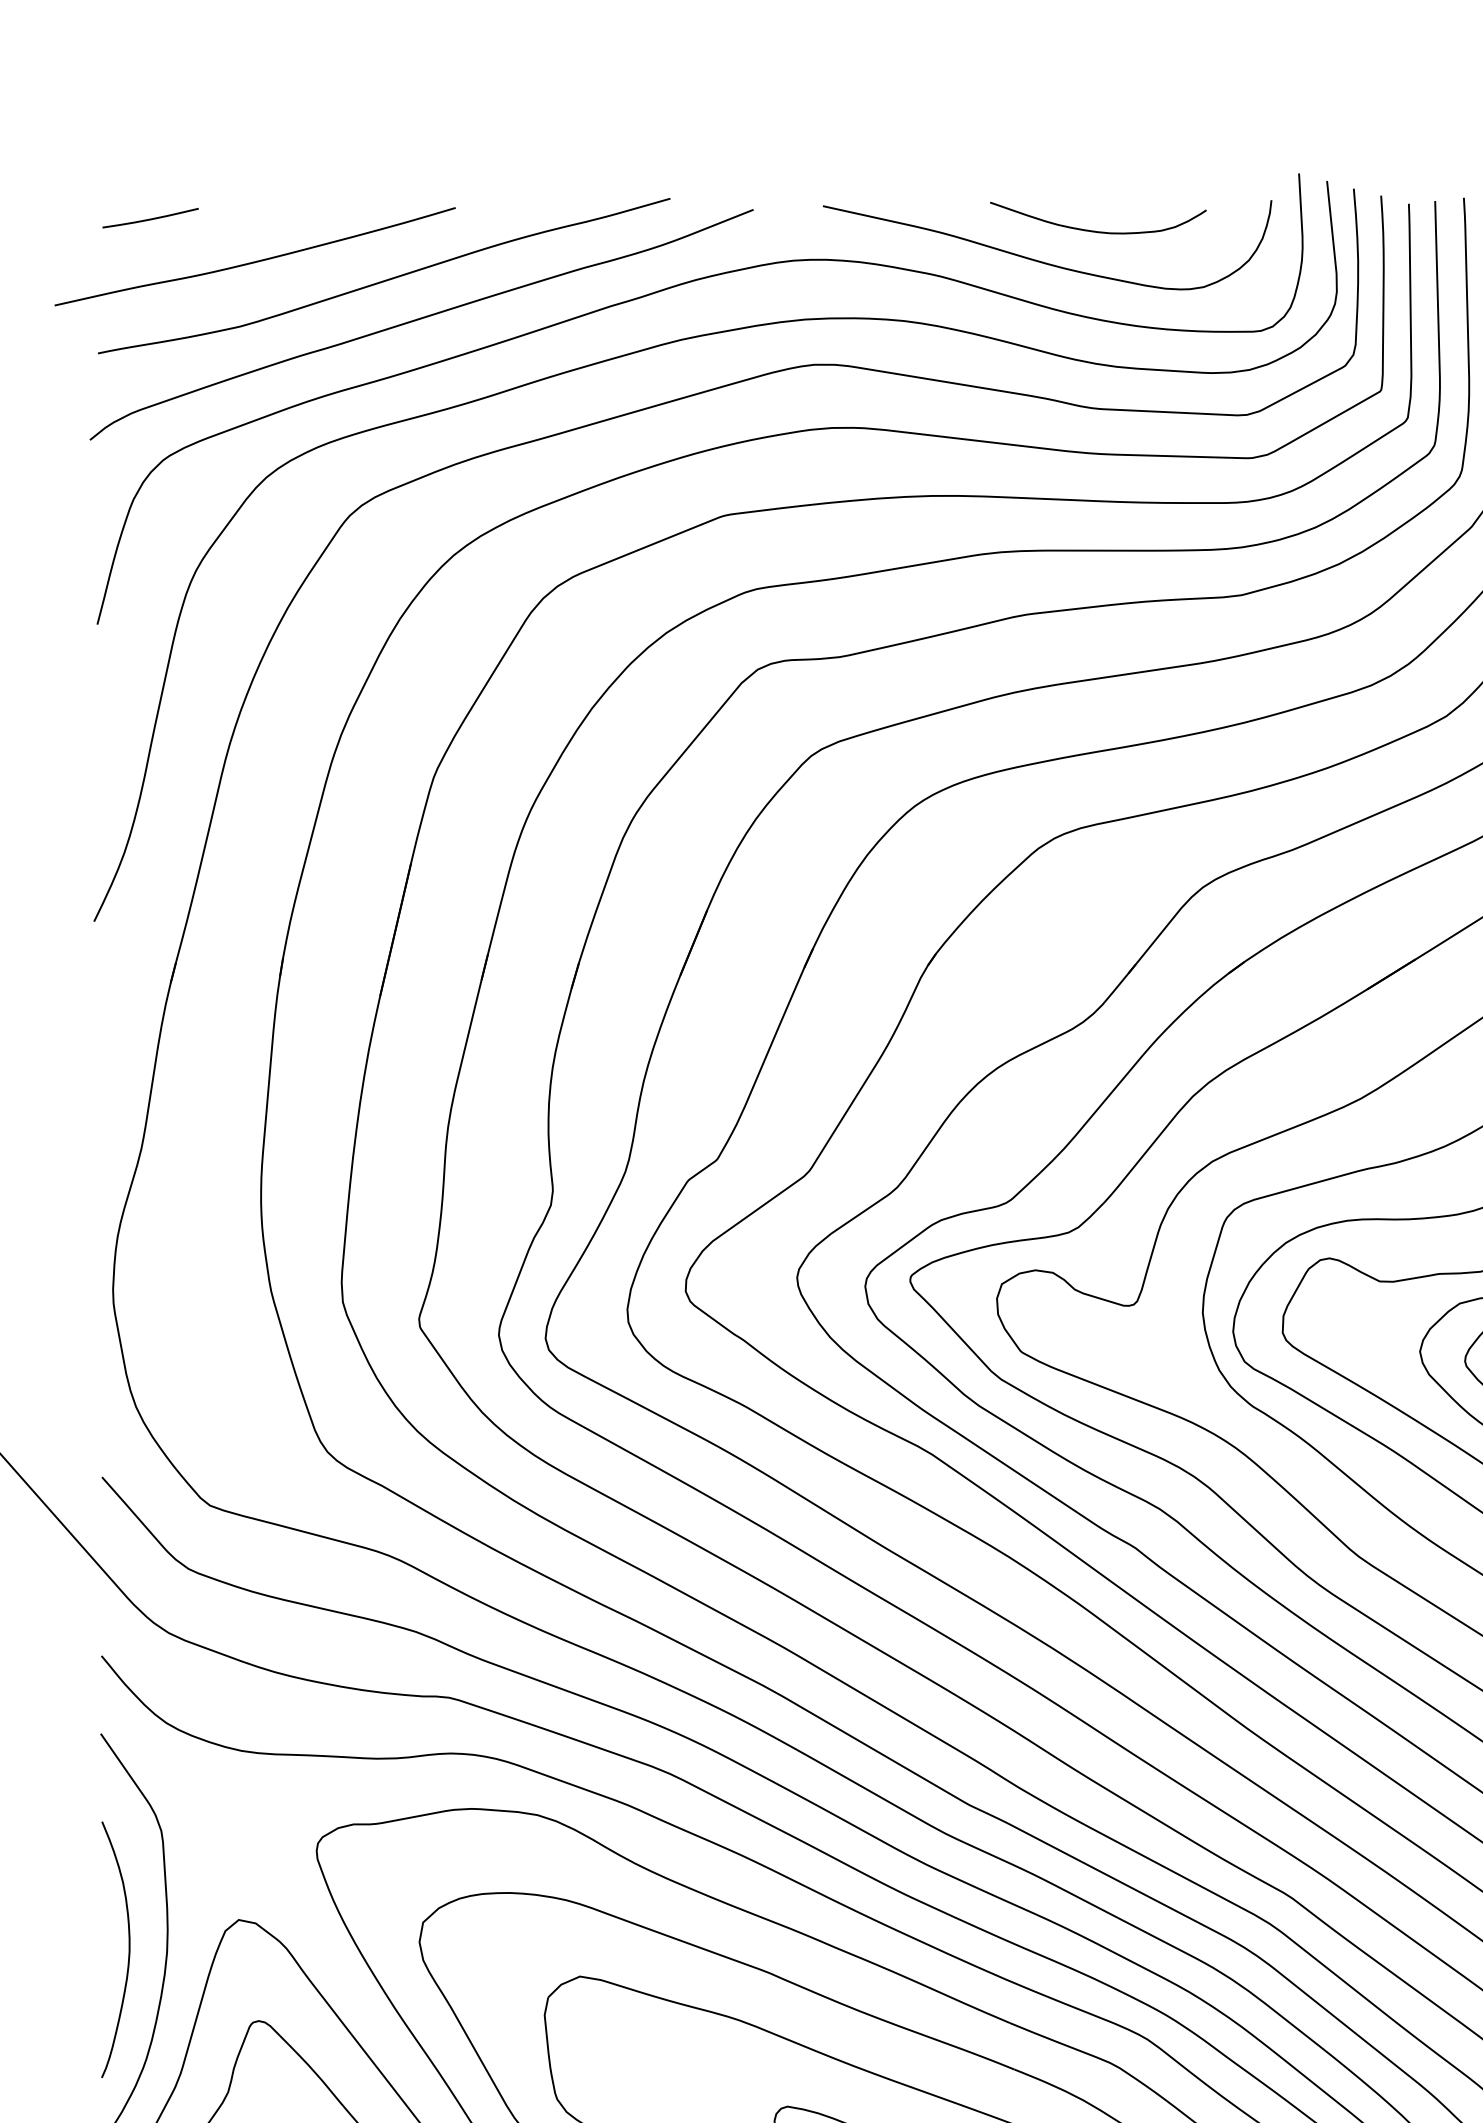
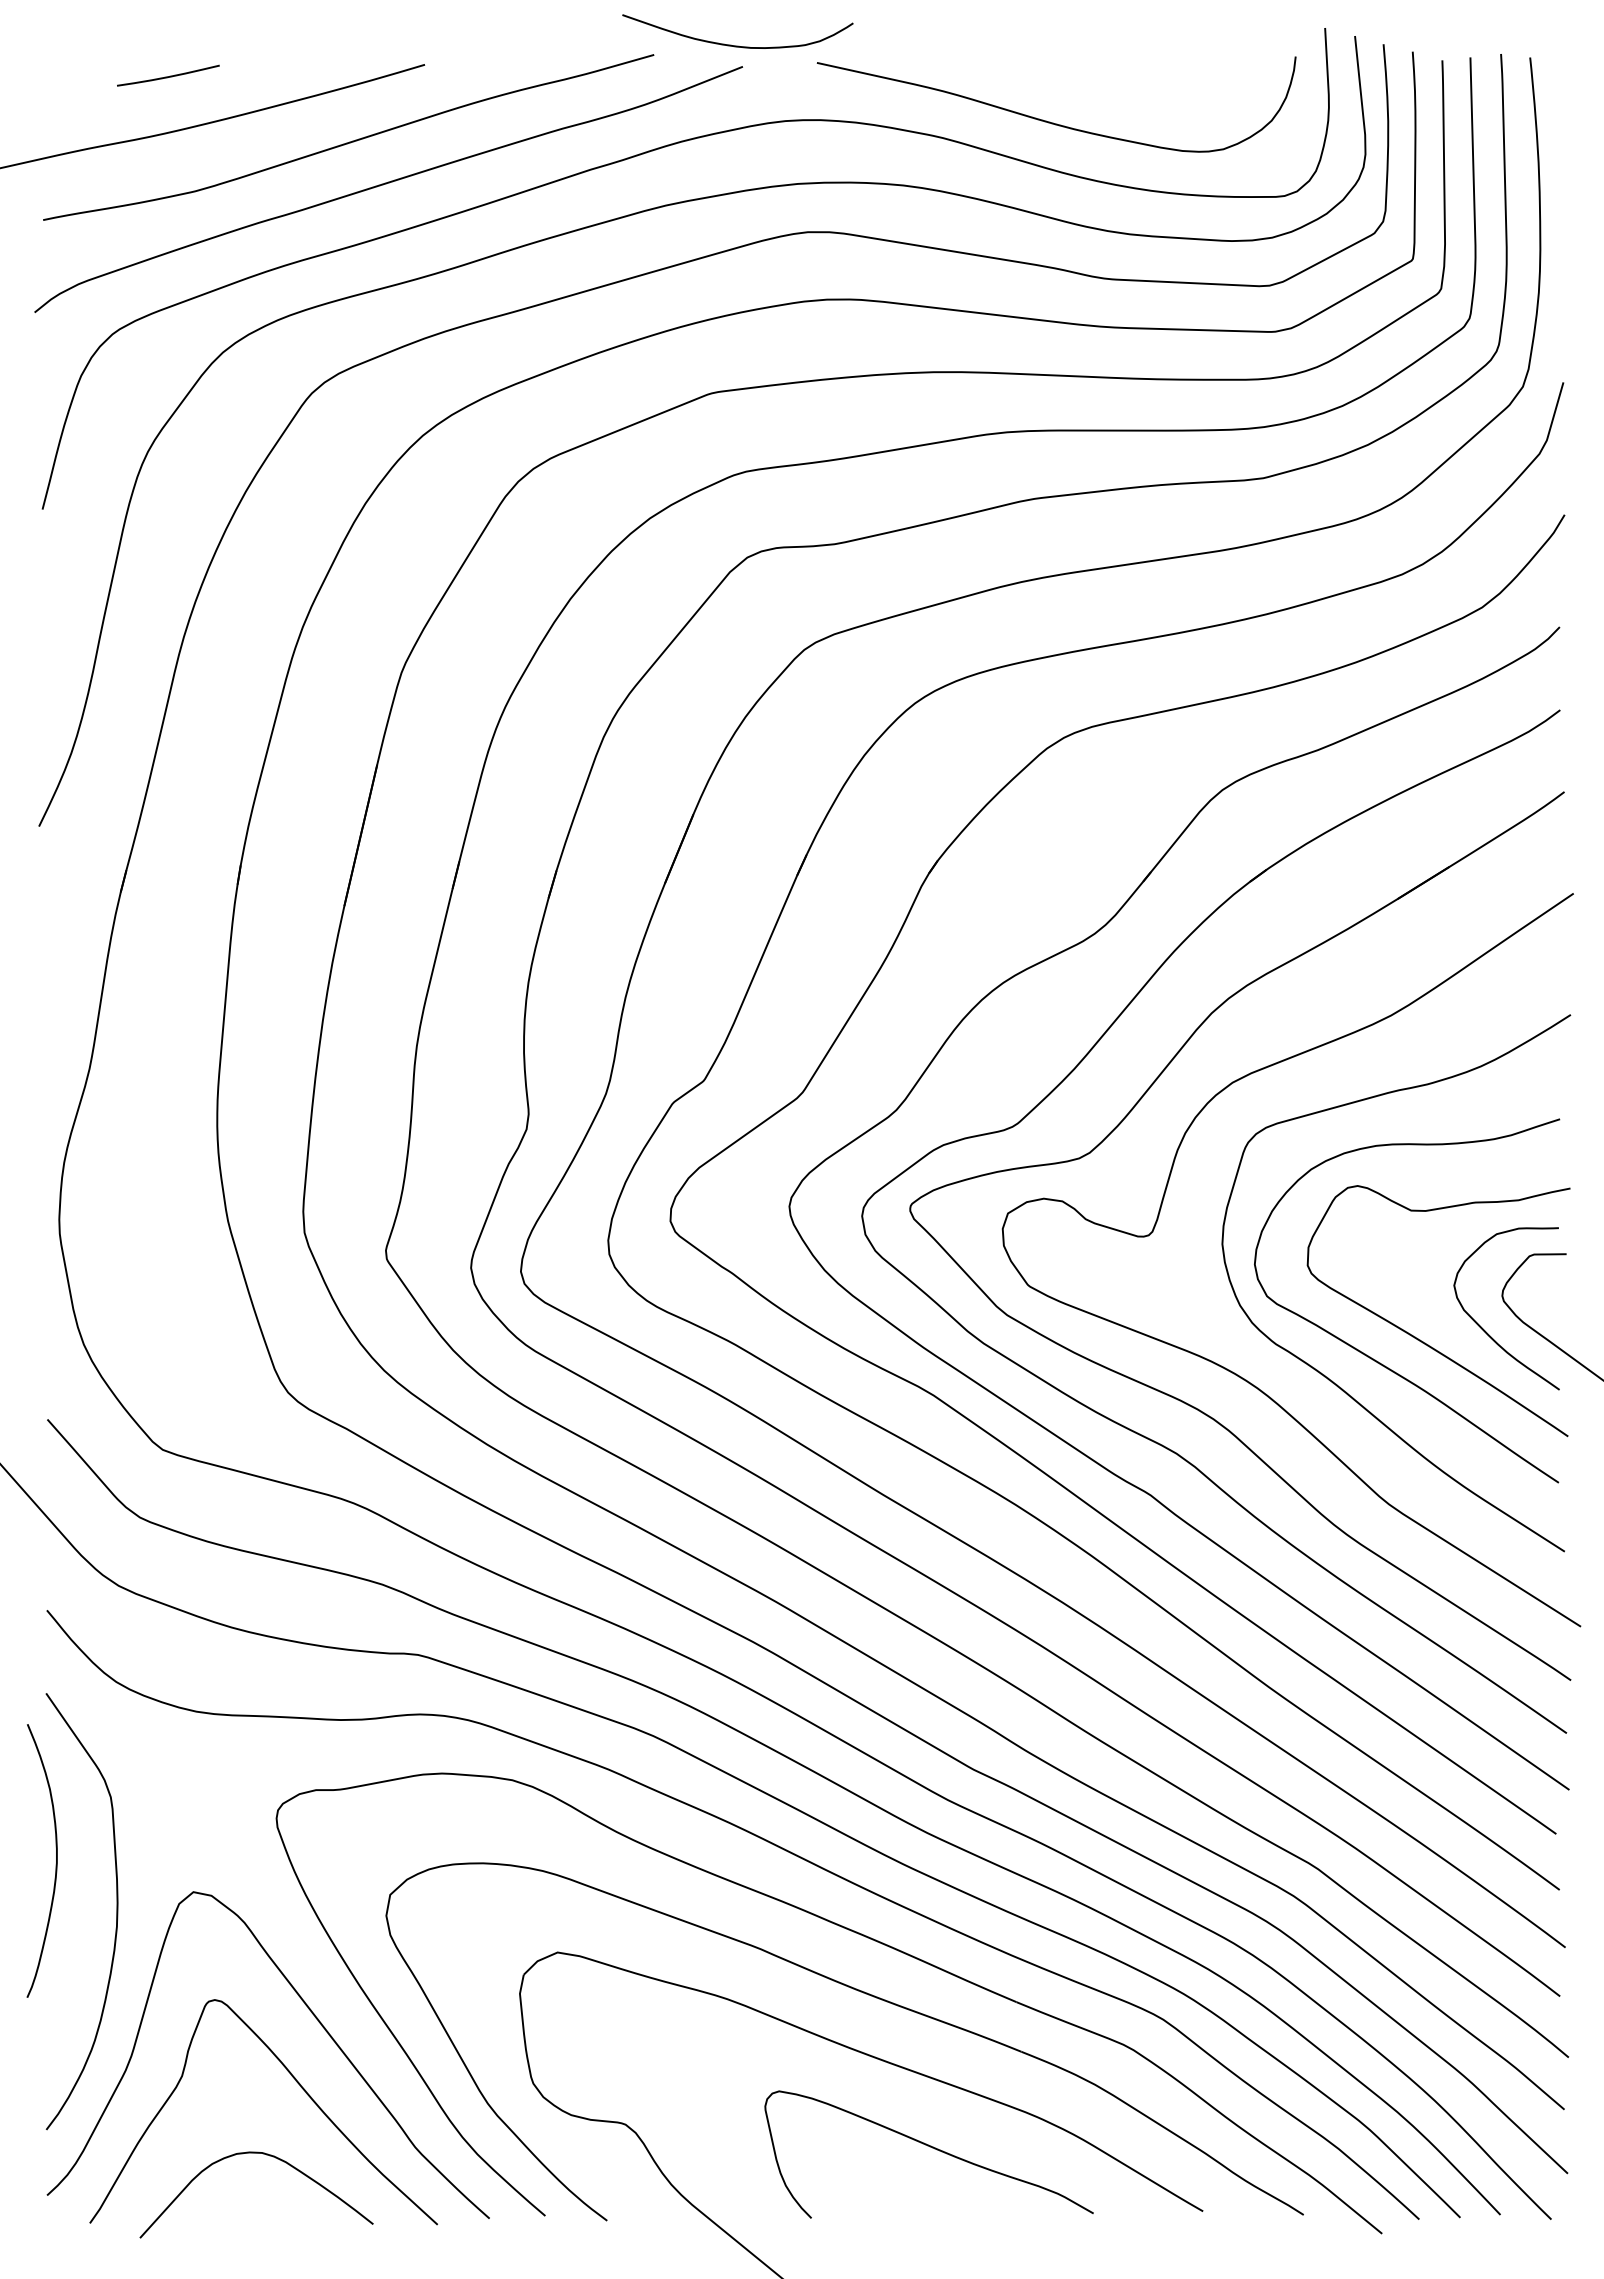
curve: (150, 218) -> (168, 76), moved
curve: (1097, 231) -> (737, 45), moved
curve: (128, 1953) -> (55, 1864), moved

